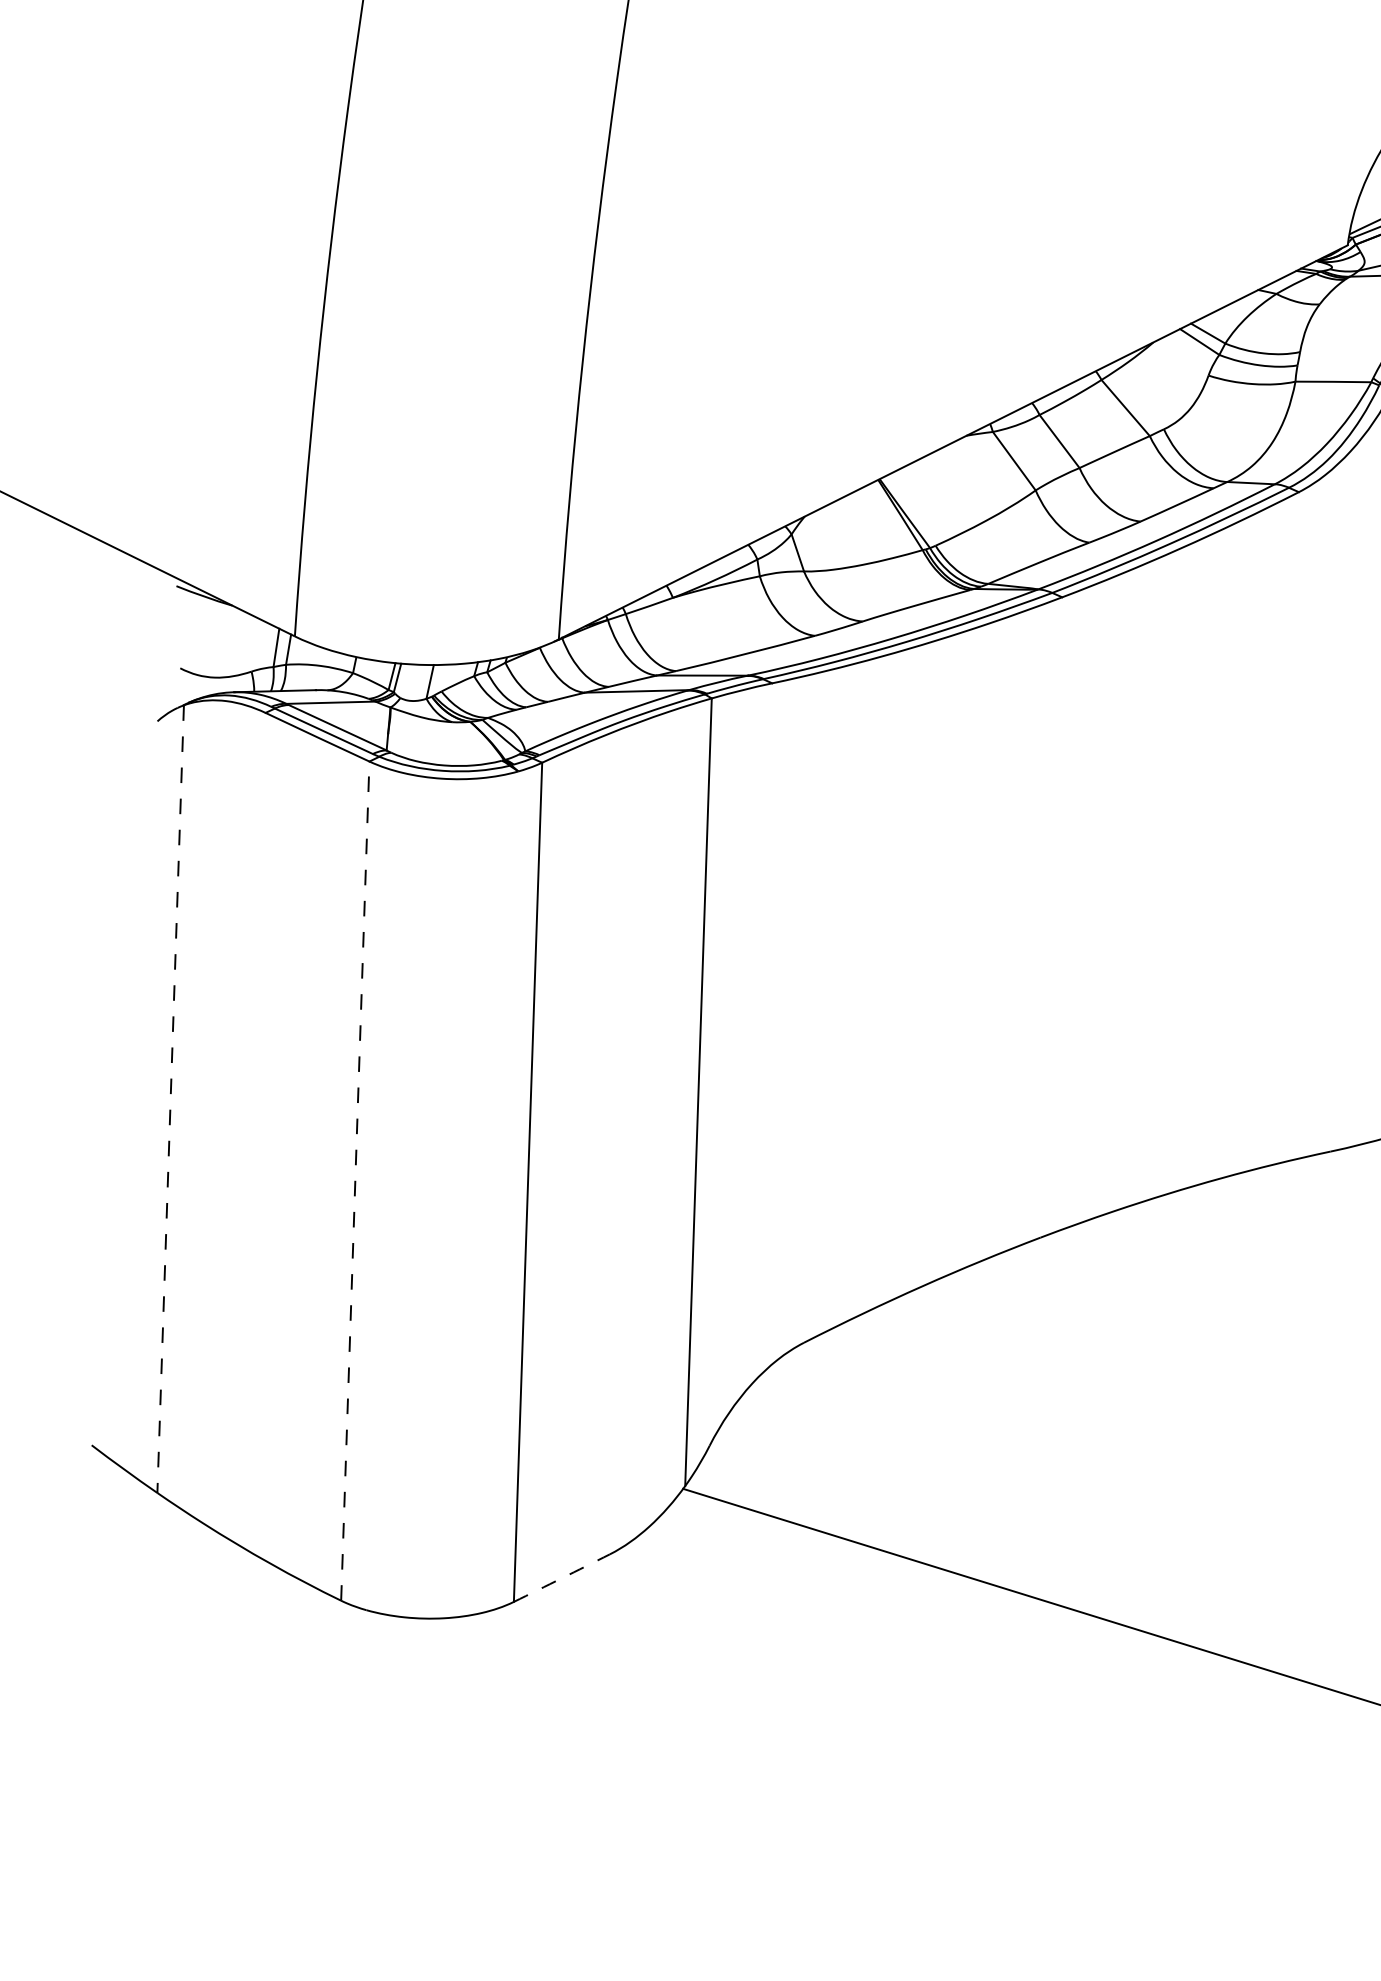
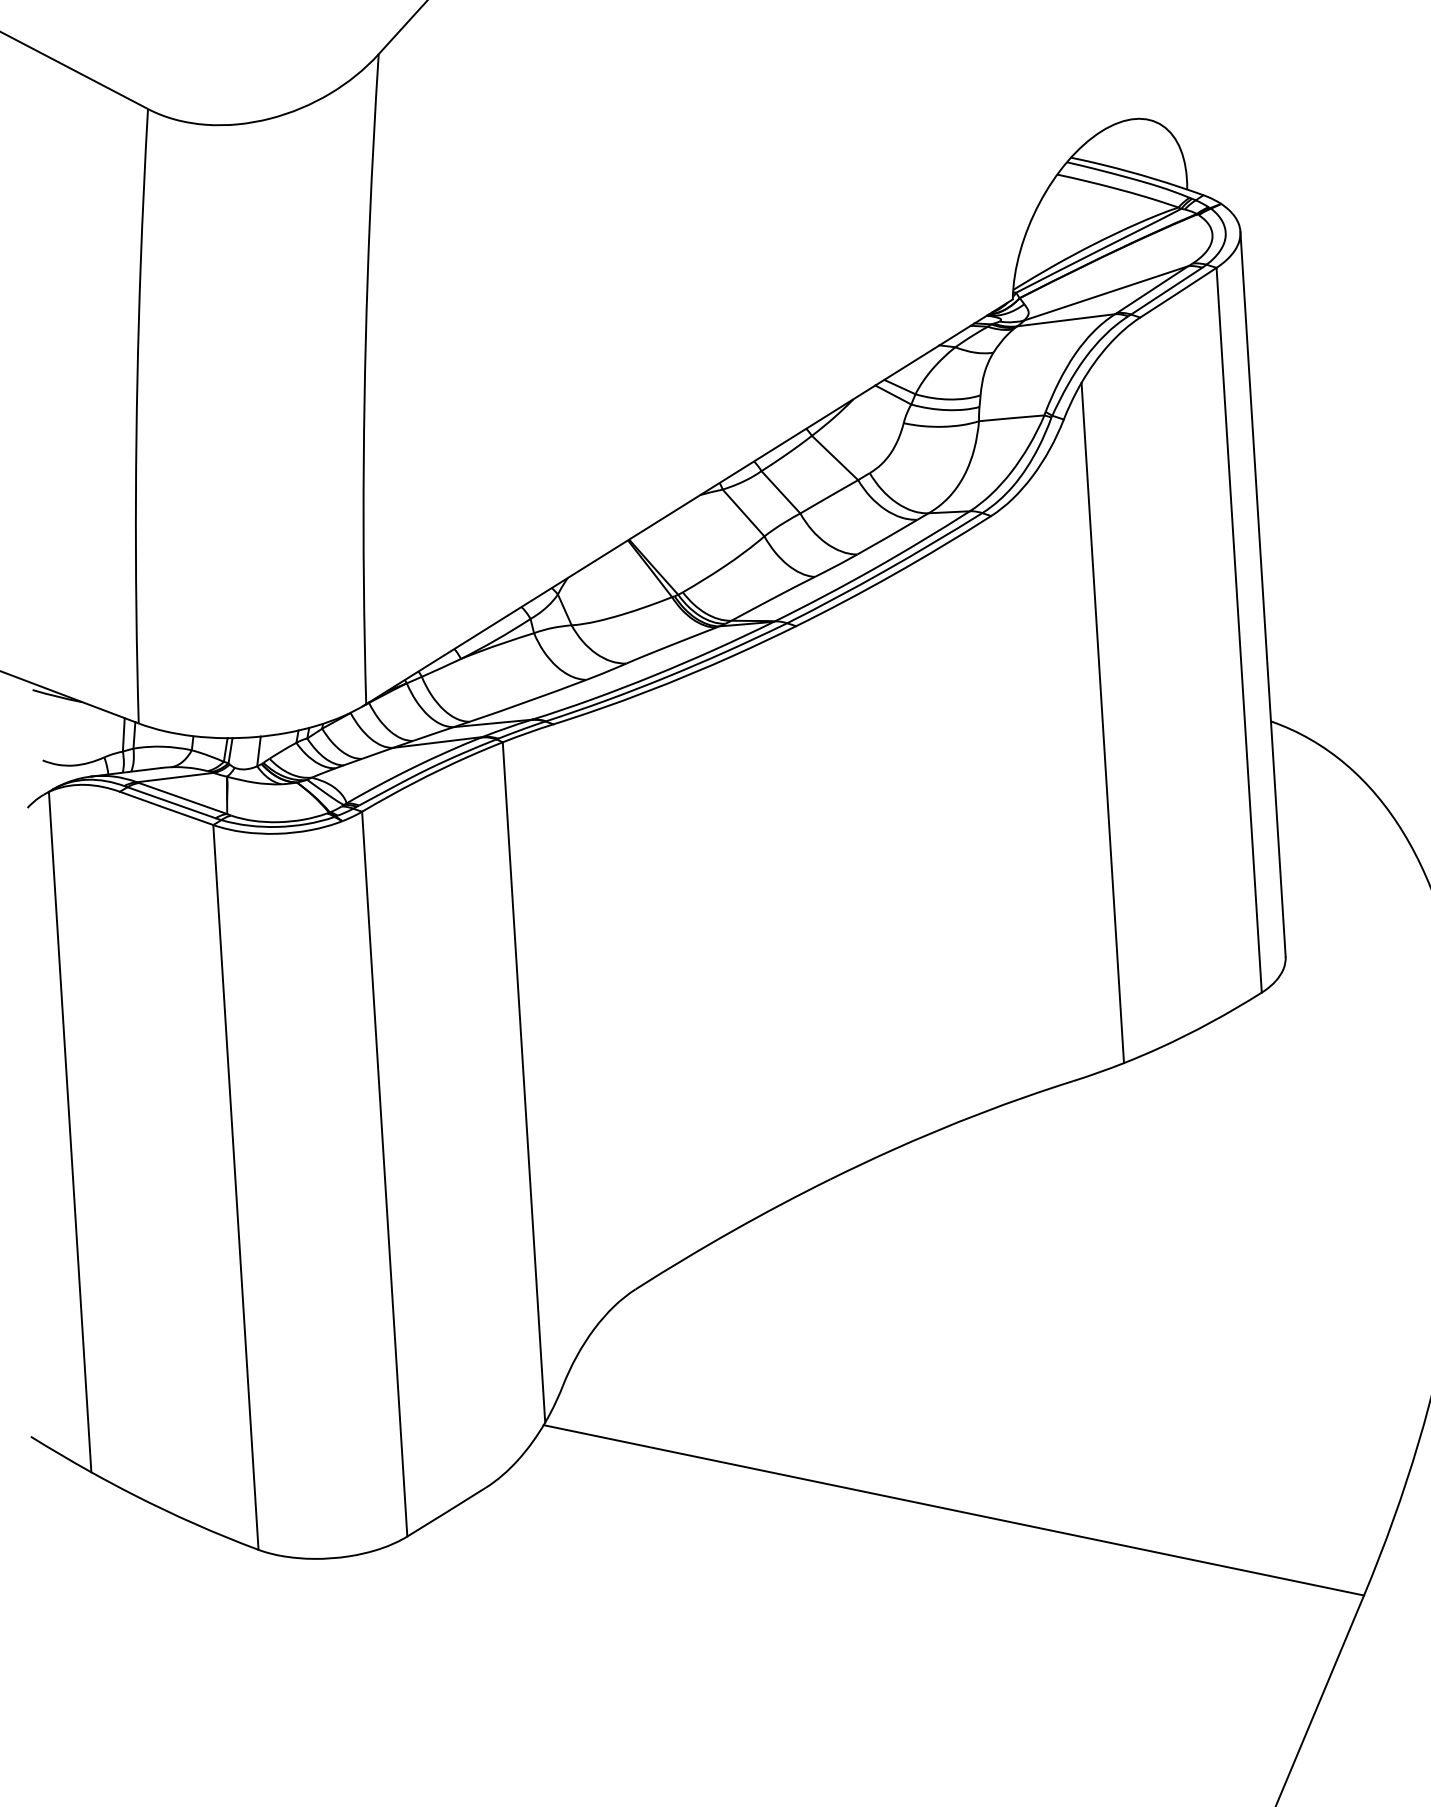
line: (171, 1099) -> (70, 1132), dashed -> solid
line: (354, 1180) -> (235, 1186), dashed -> solid
arc: (561, 1578) -> (446, 1512), dashed -> solid

